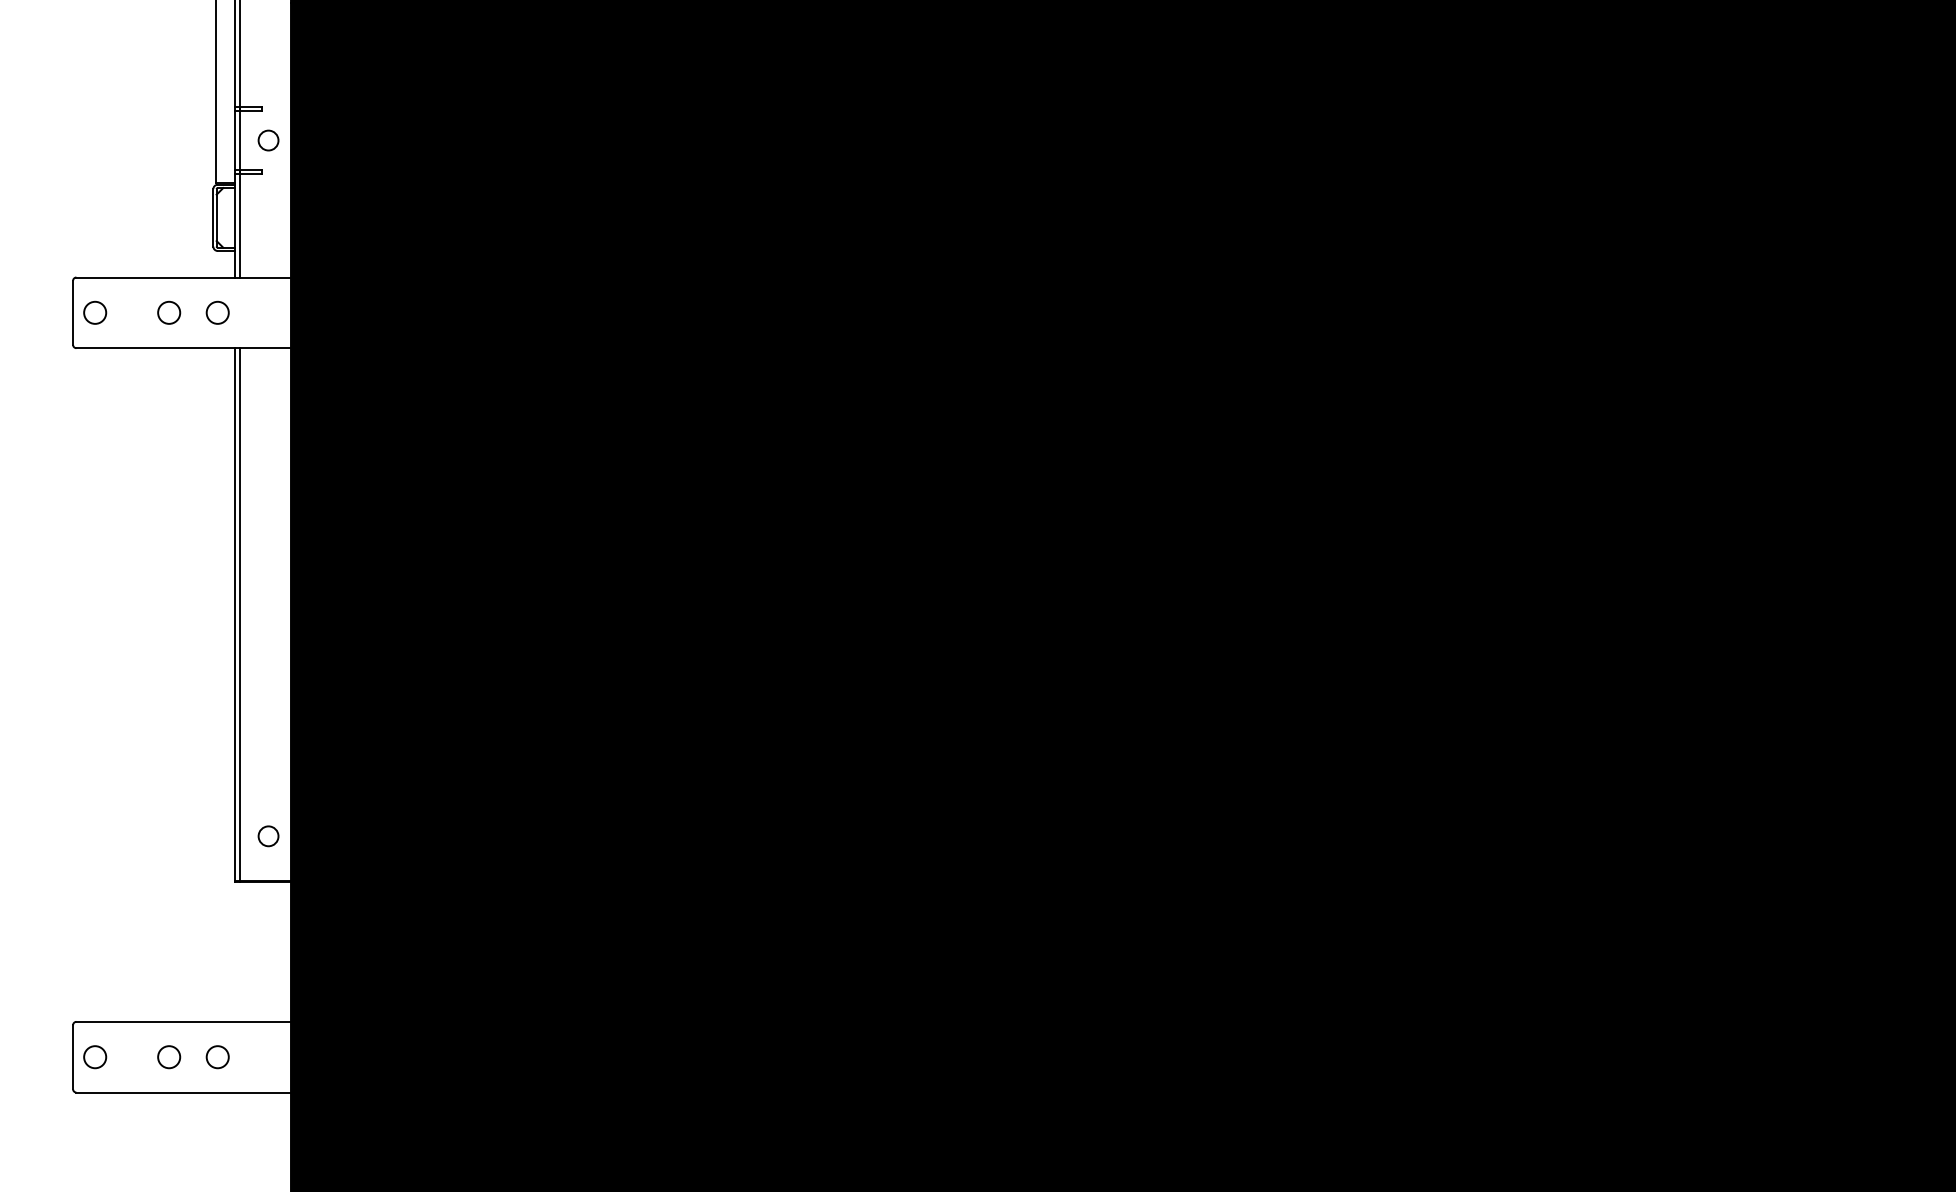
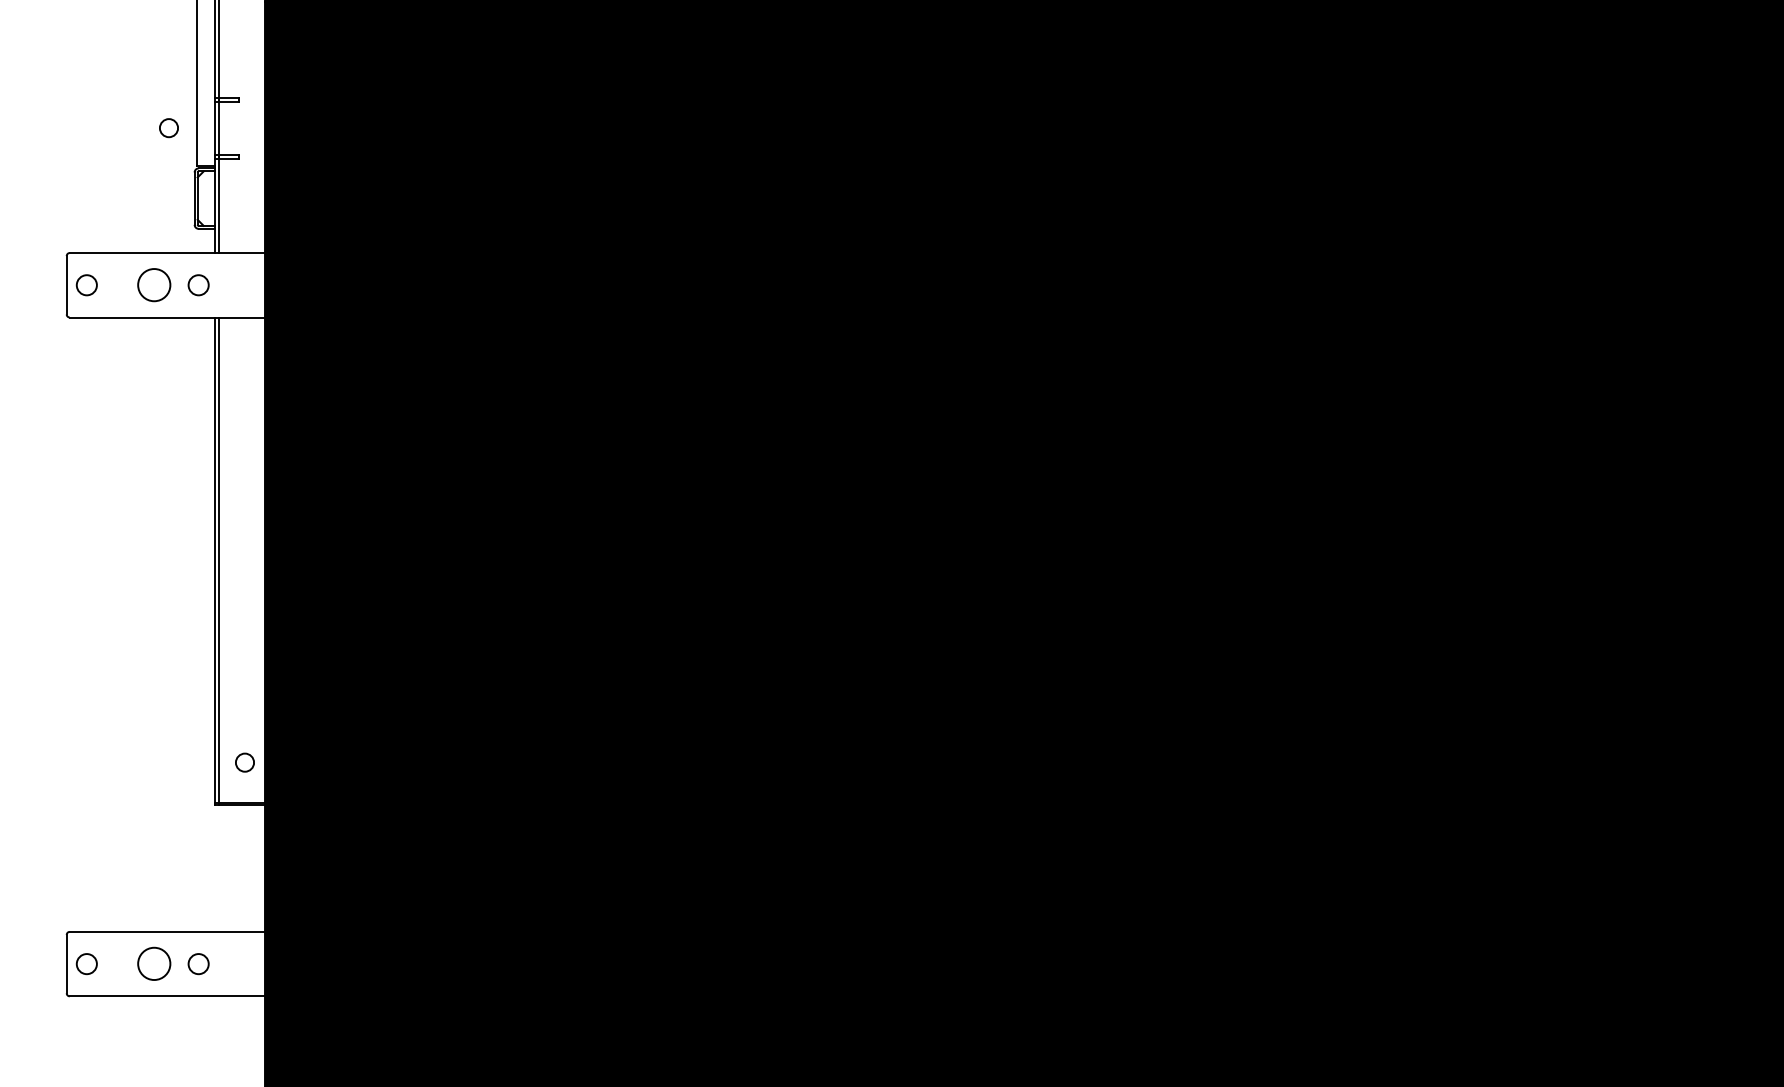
circle: (268, 140) -> (168, 128), moved
circle: (169, 313) -> (154, 285), size x1.6
circle: (169, 1057) -> (154, 964), size x1.6

